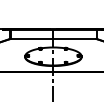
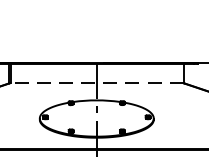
line: (52, 39) -> (94, 84), solid -> dashed

